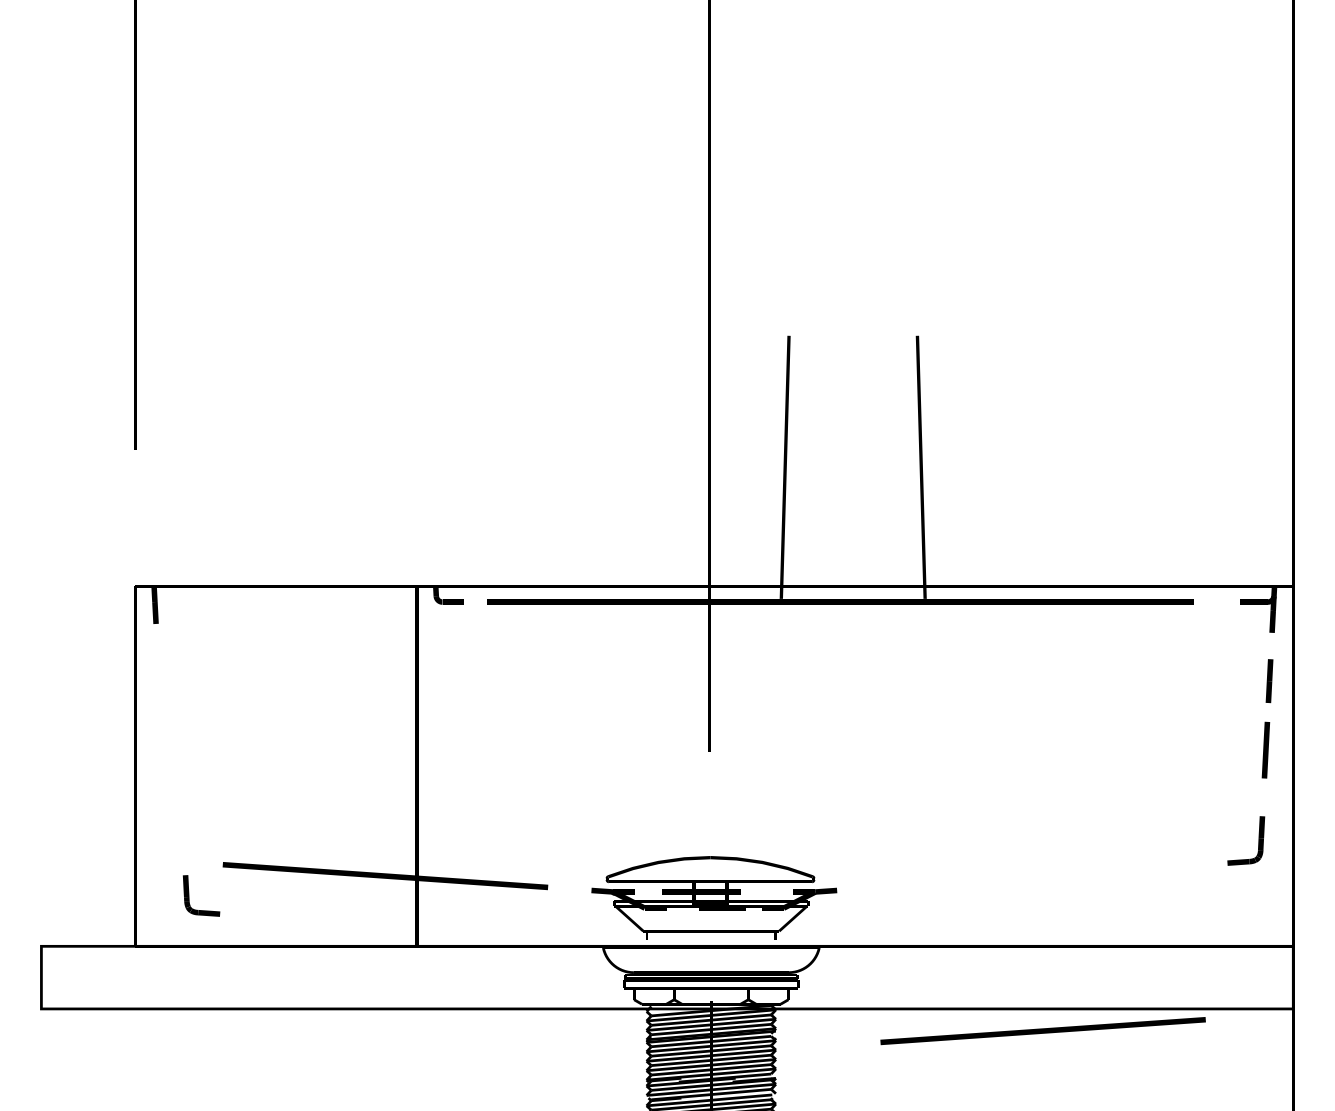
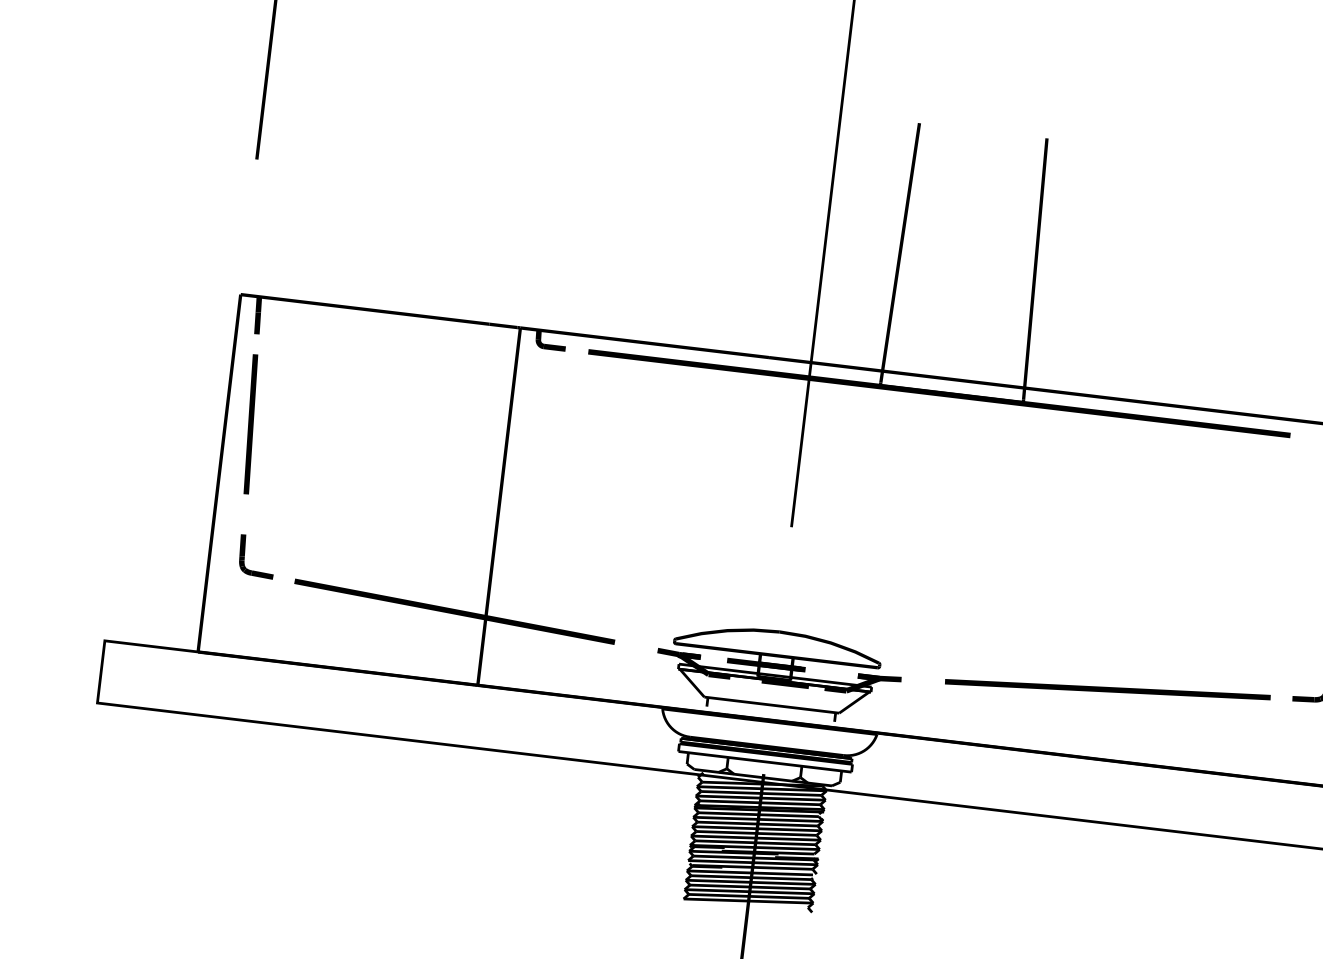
line: (160, 714) -> (250, 424), added
part: (189, 895) -> (245, 555), moved
line: (1042, 1031) -> (1107, 690), moved

